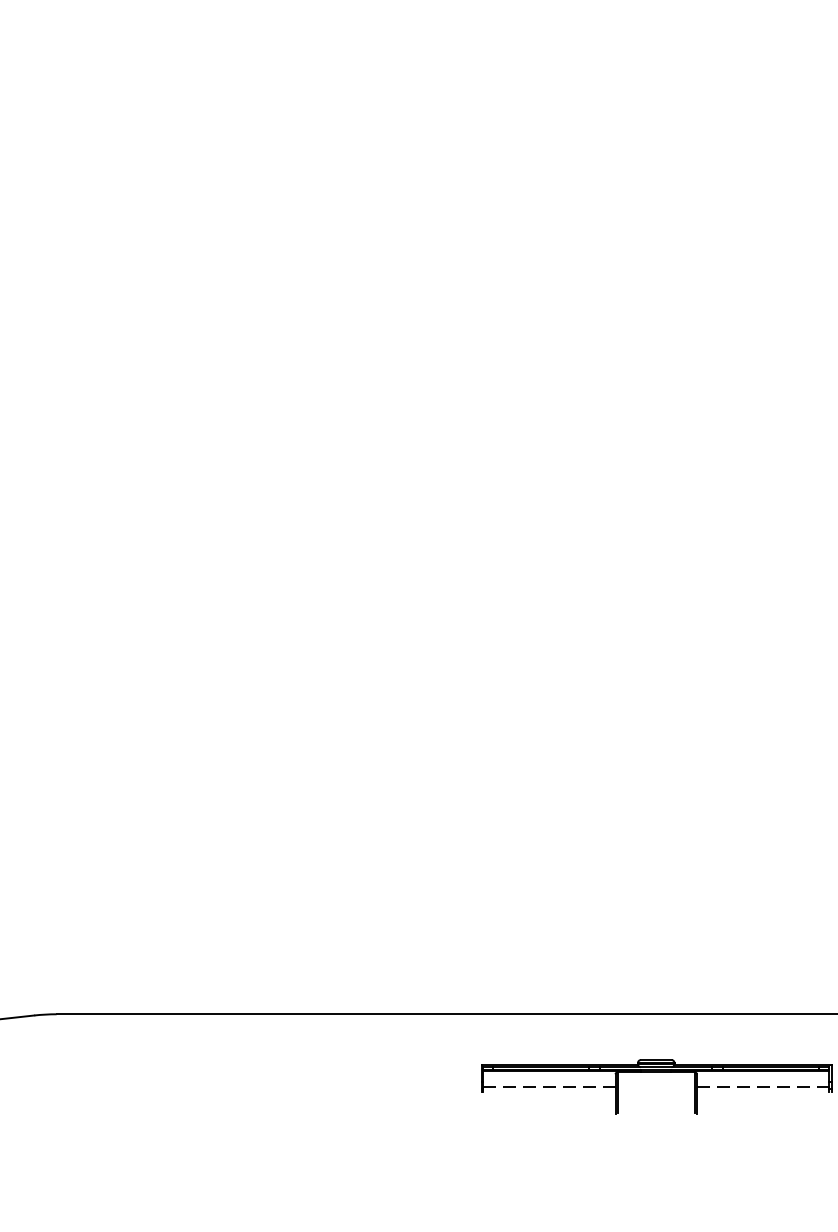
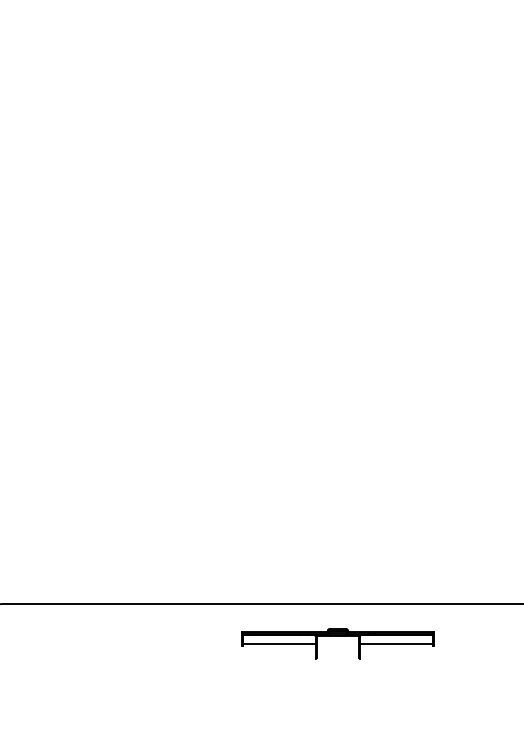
line: (550, 1087) -> (279, 644), dashed -> solid
line: (764, 1087) -> (397, 644), dashed -> solid

